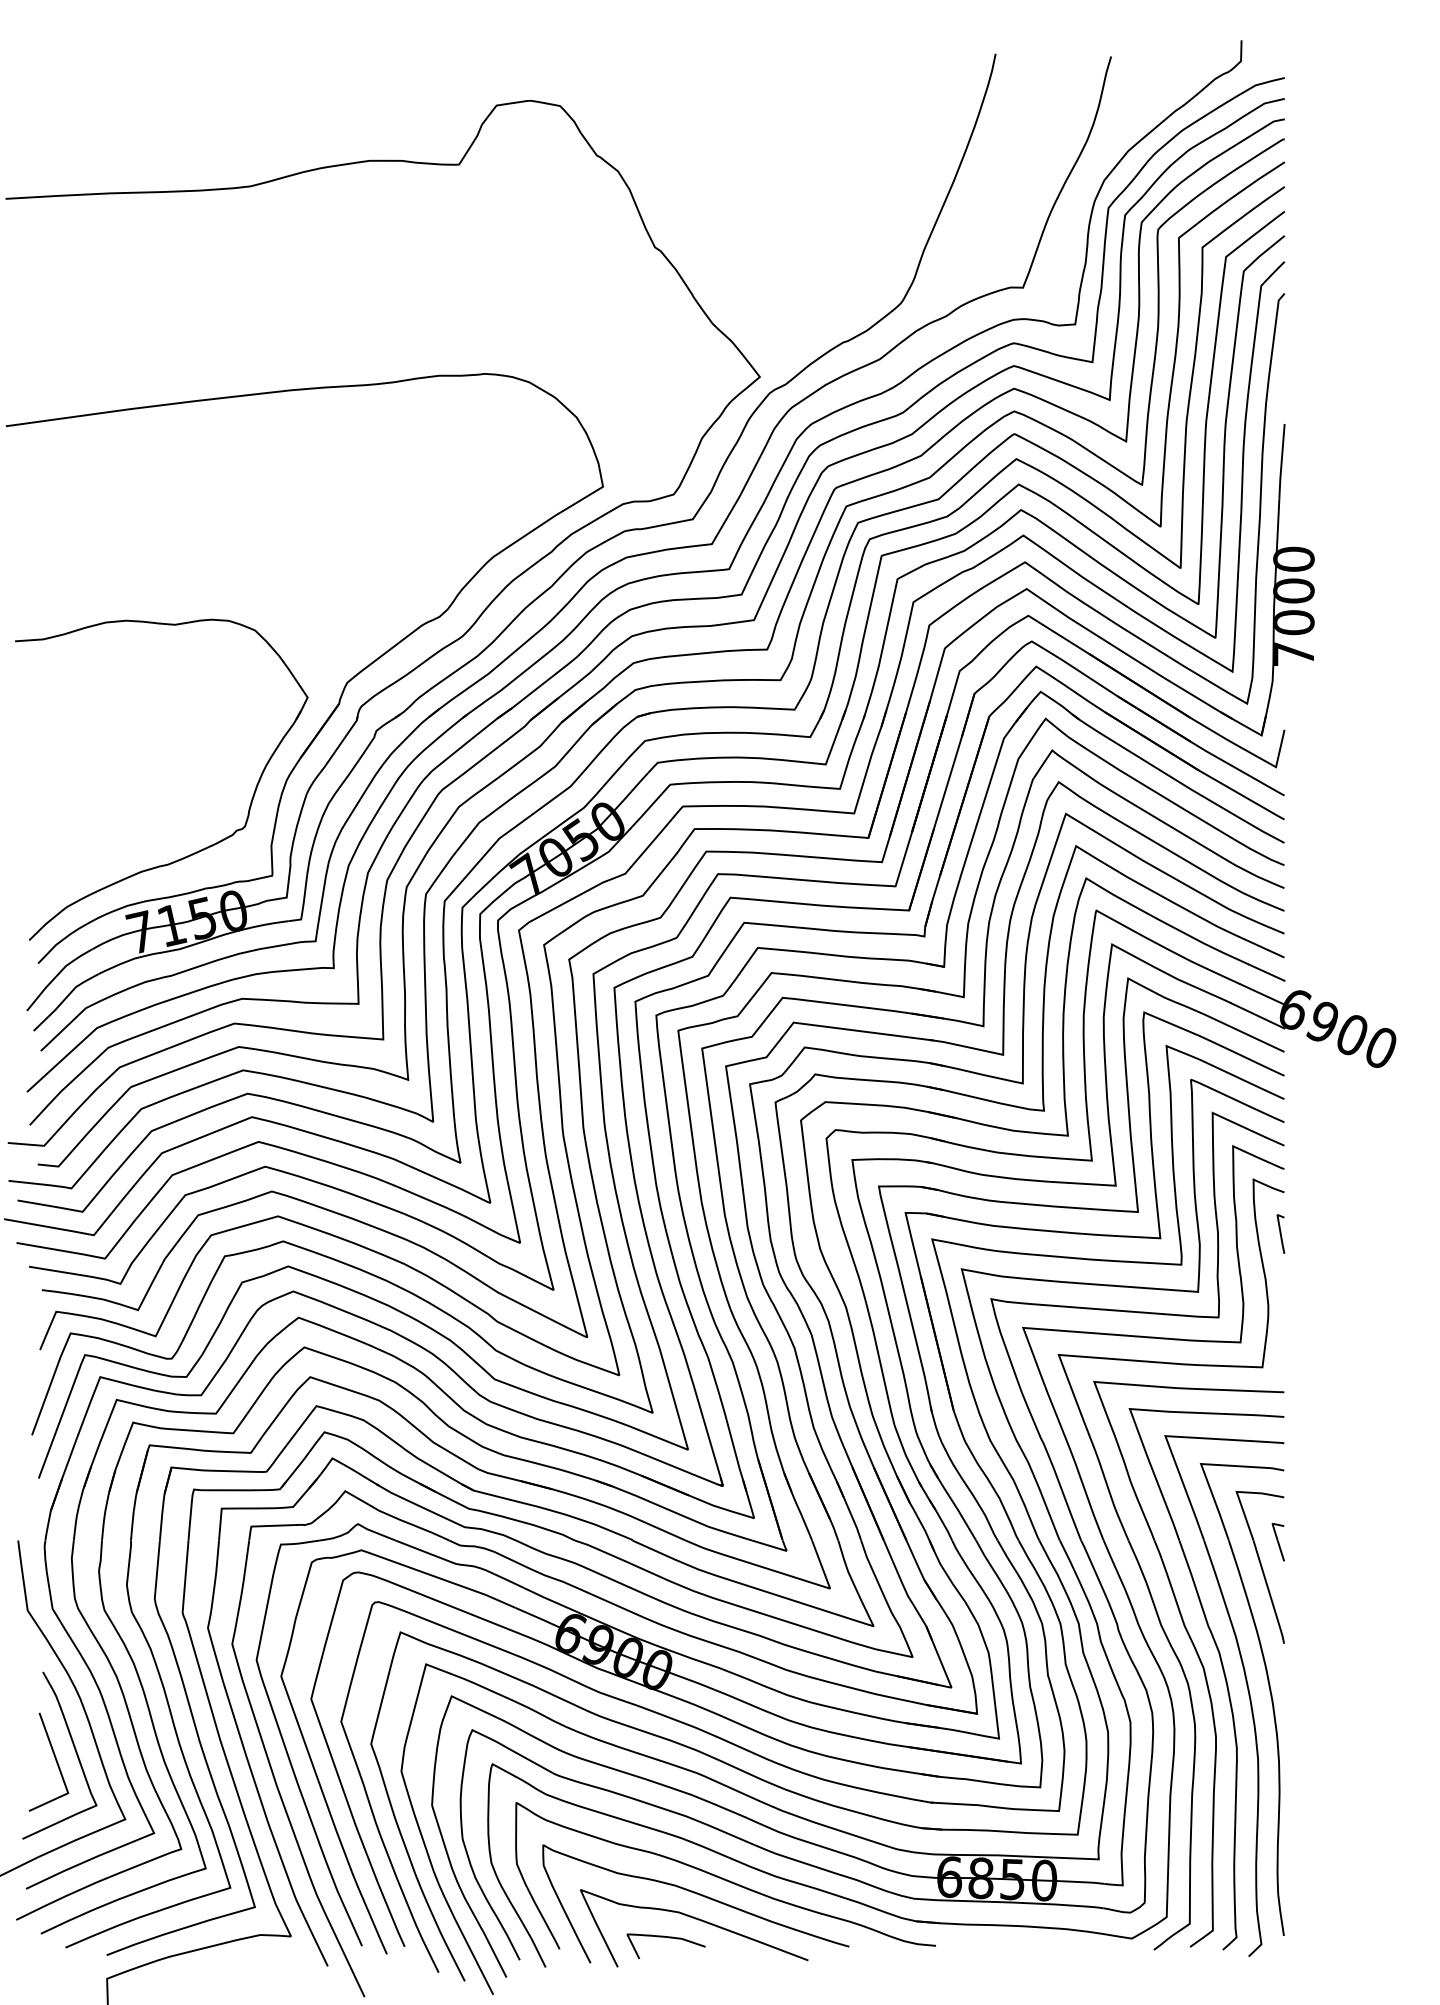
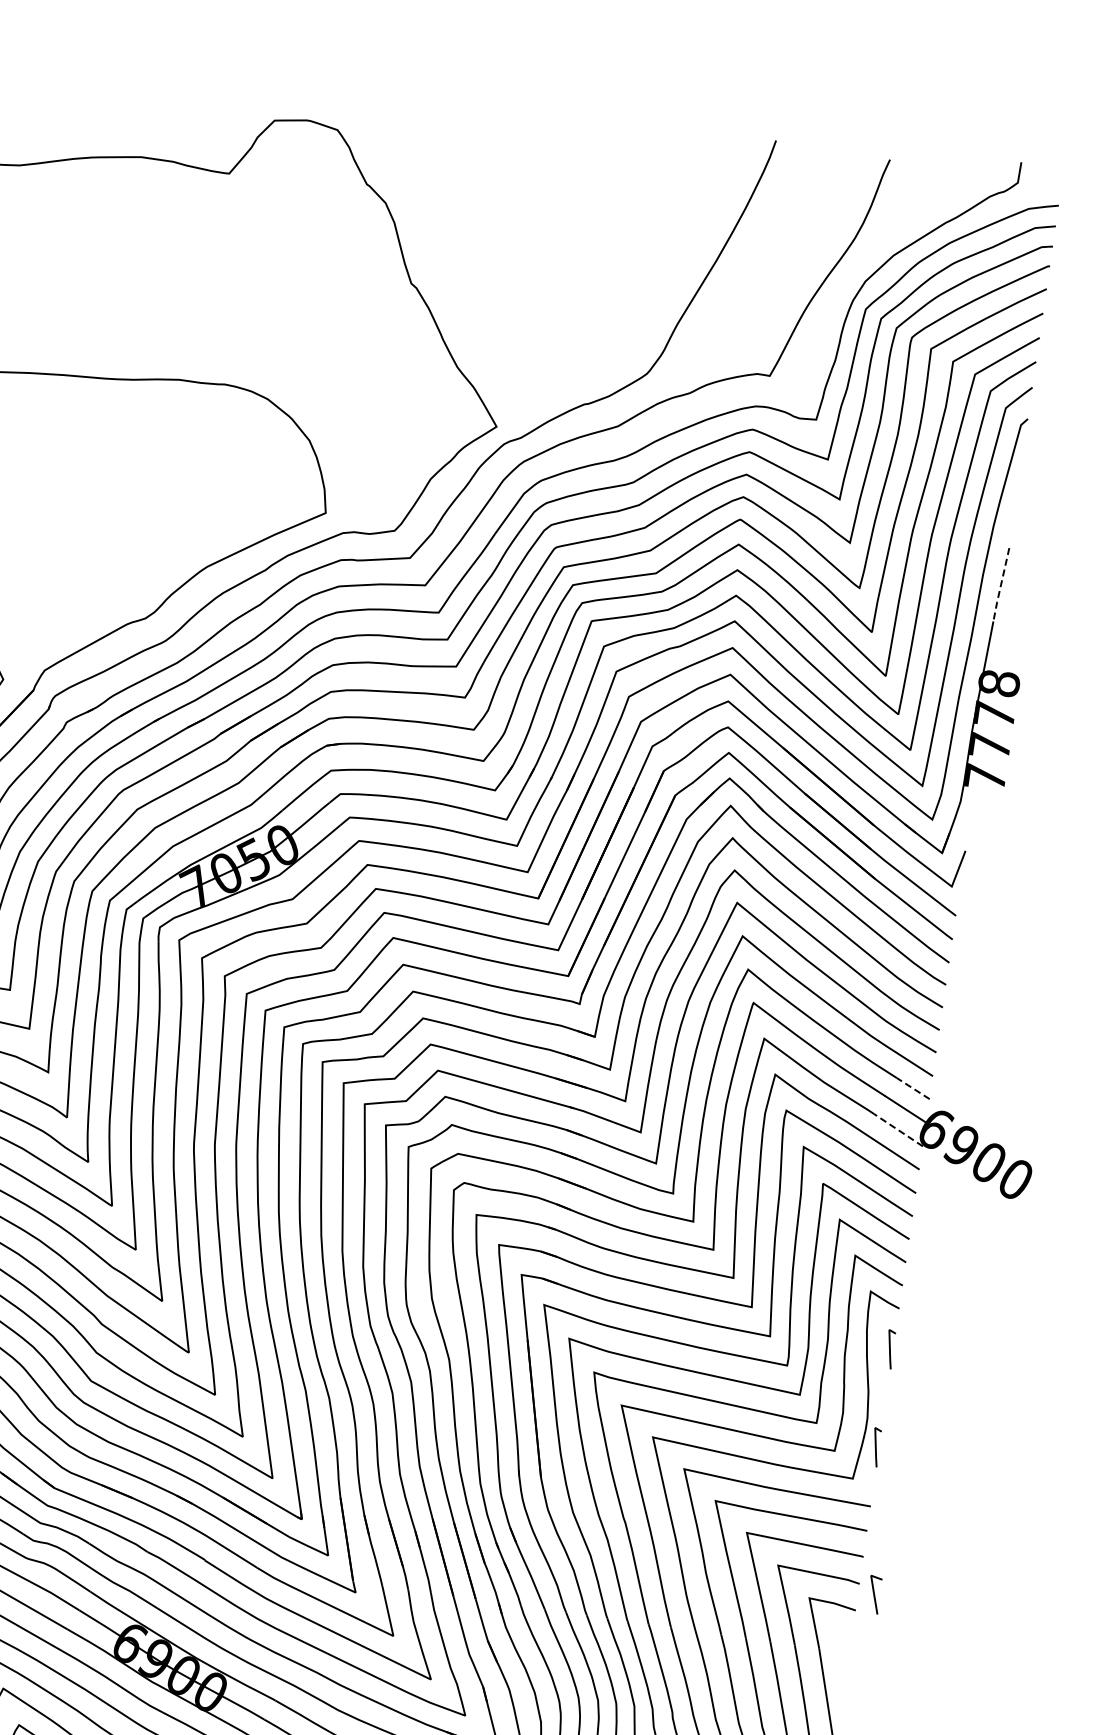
line: (1281, 462) -> (1000, 585), solid -> dashed
text: (1293, 590) -> (994, 714), 7000 -> 7778
line: (1266, 972) -> (913, 1088), solid -> dashed
line: (1257, 1015) -> (898, 1129), solid -> dashed
line: (1280, 1332) -> (875, 1446), added
part: (1277, 1542) -> (873, 1594), moved

